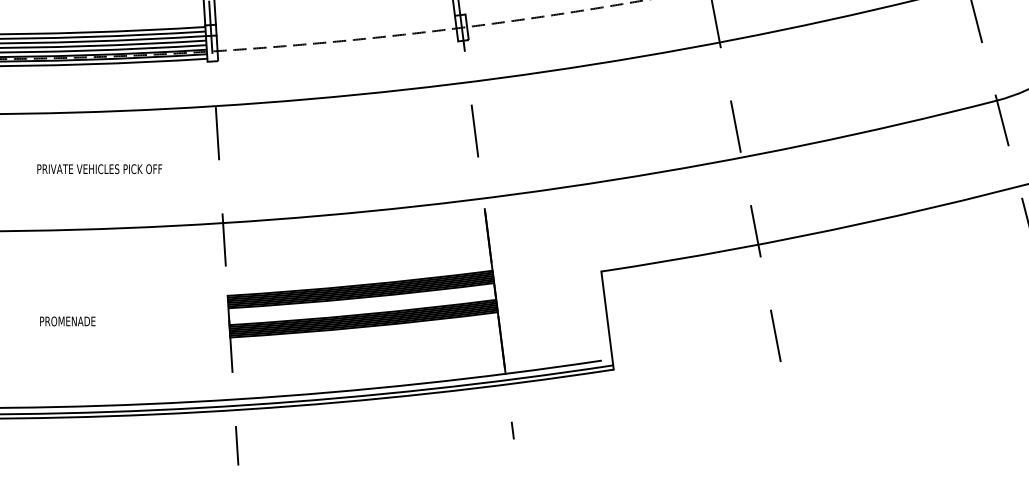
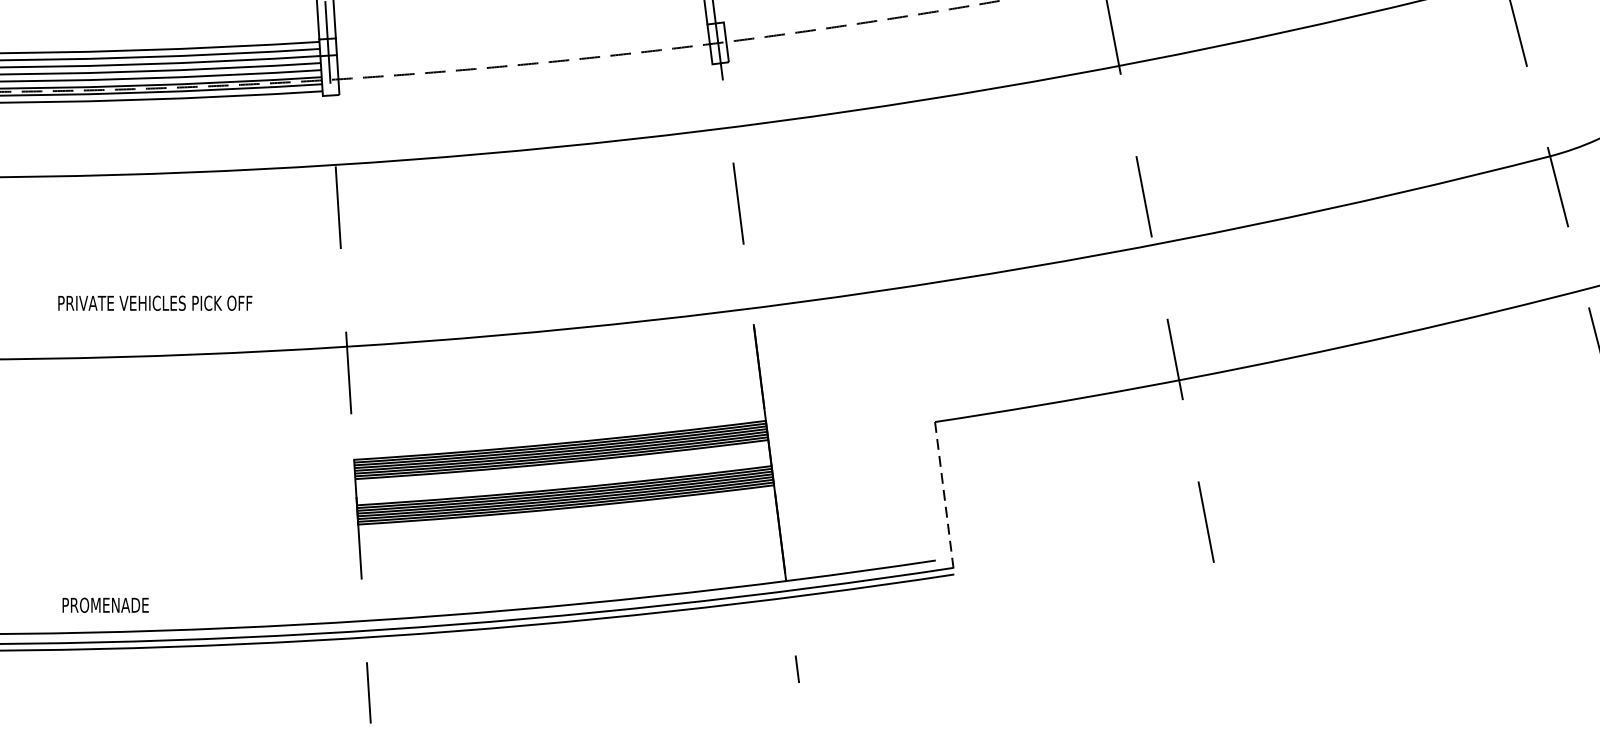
text: (99, 169) -> (154, 303), moved
text: (67, 321) -> (105, 605), moved
line: (607, 321) -> (944, 499), solid -> dashed

